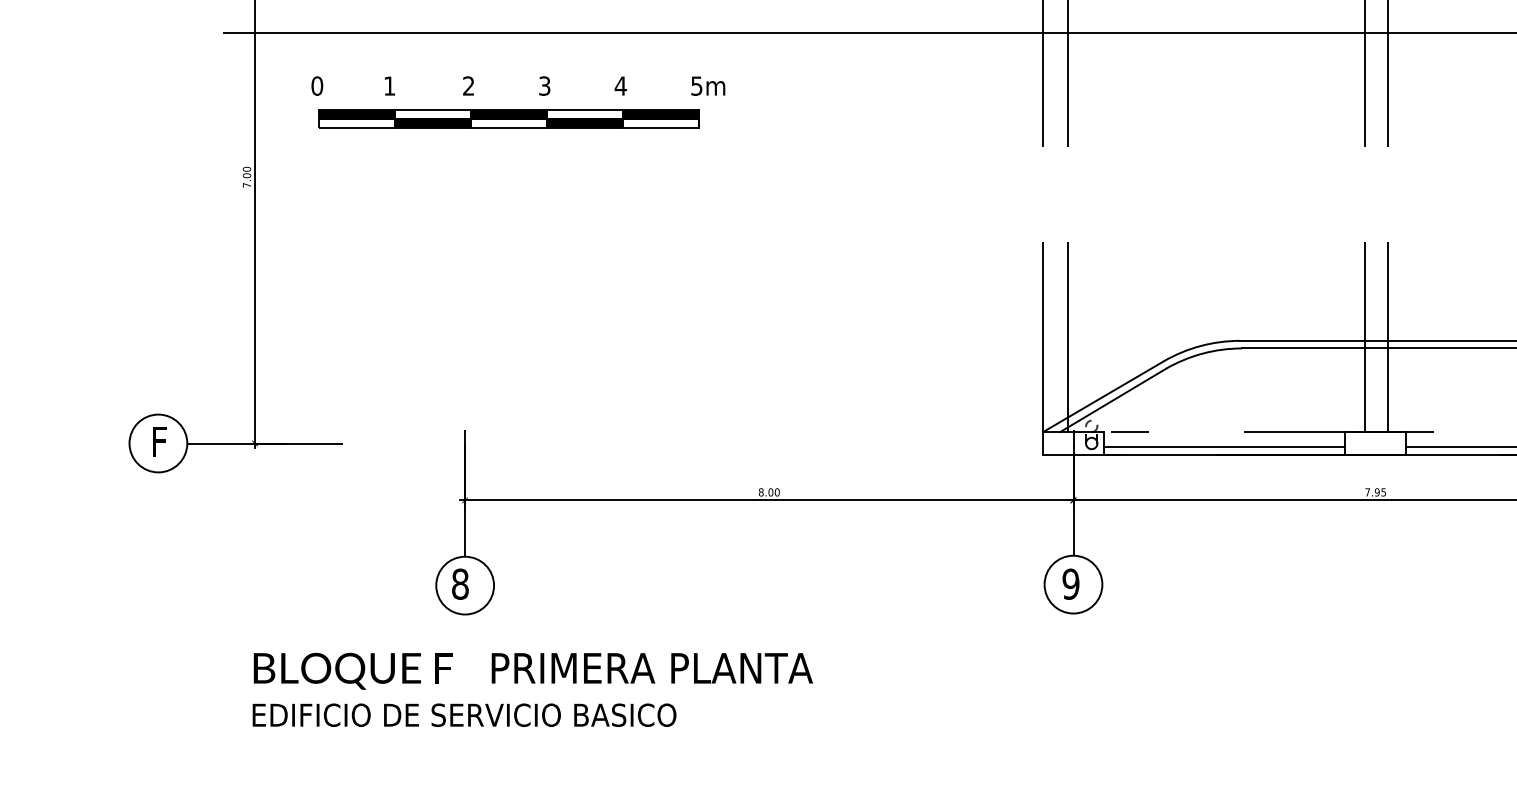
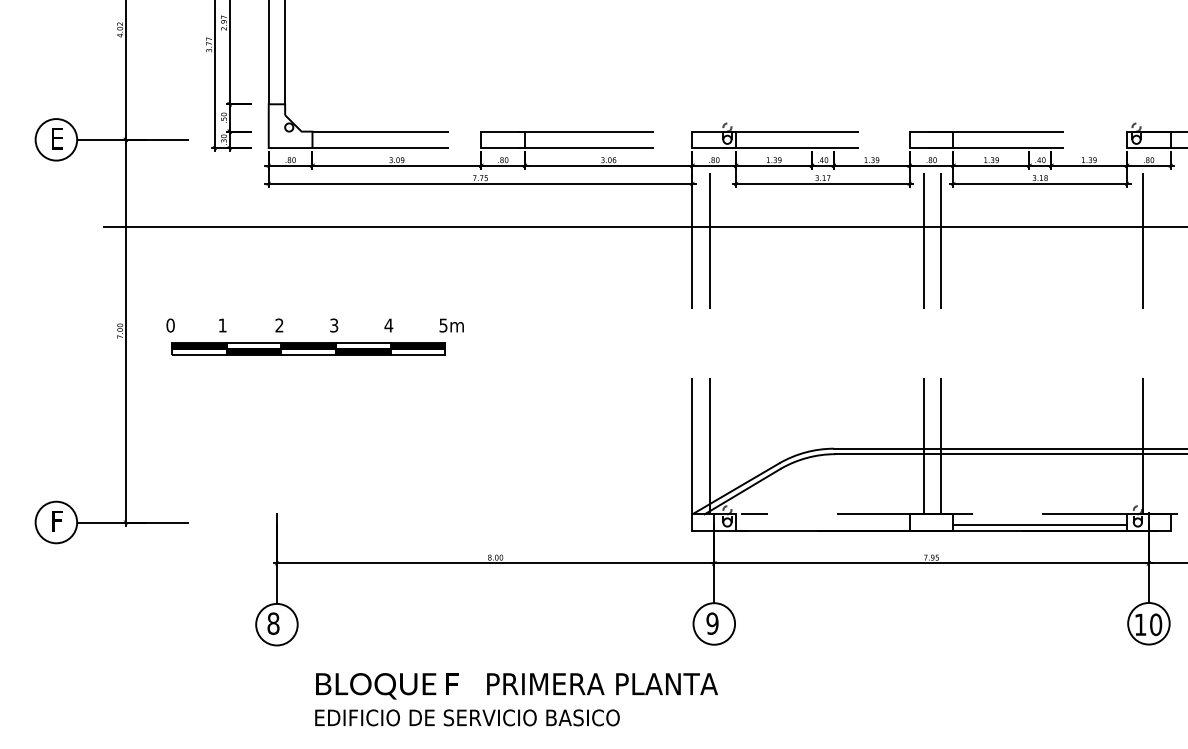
part: (517, 101) -> (314, 336), moved
line: (1223, 447) -> (822, 525), removed
text: (532, 689) -> (516, 699), moved

